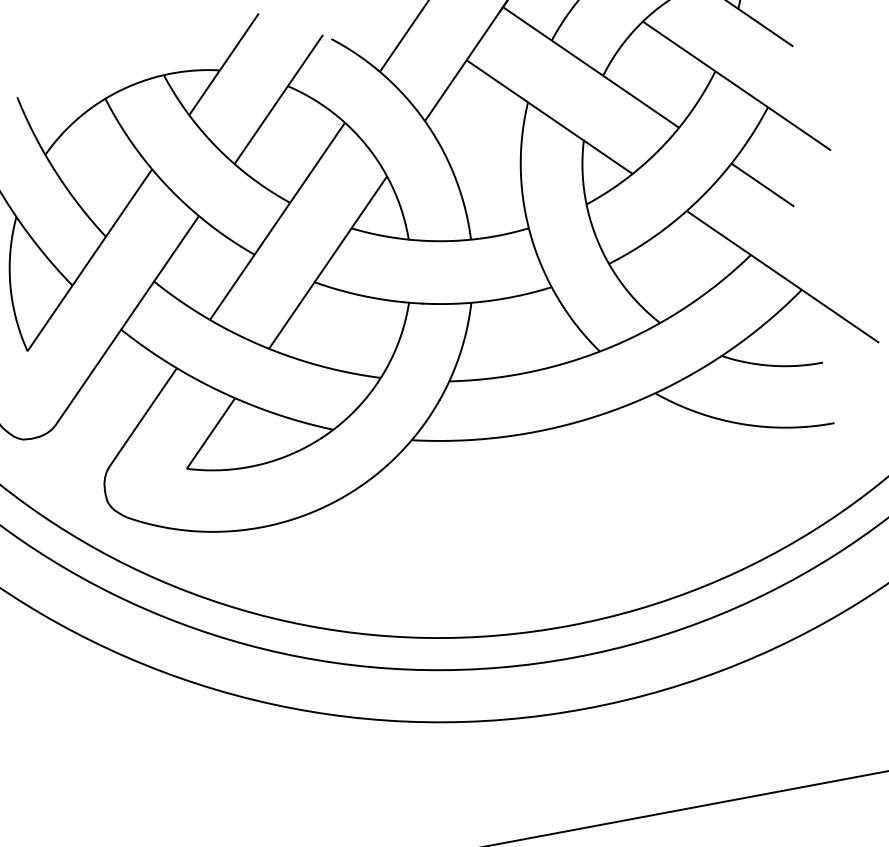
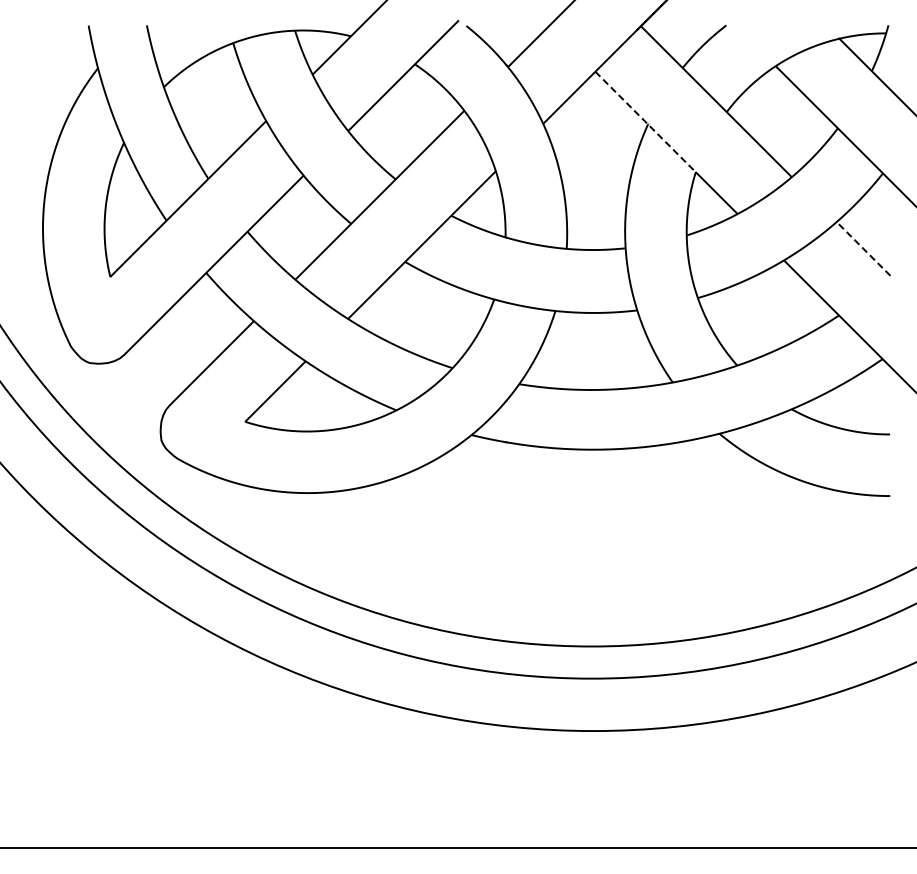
line: (526, 101) -> (646, 123), solid -> dashed
line: (762, 184) -> (863, 248), solid -> dashed

